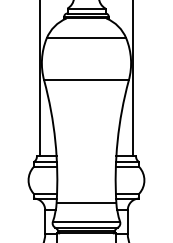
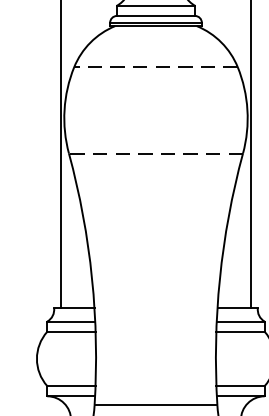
line: (86, 38) -> (156, 67), solid -> dashed
line: (86, 80) -> (156, 153), solid -> dashed

